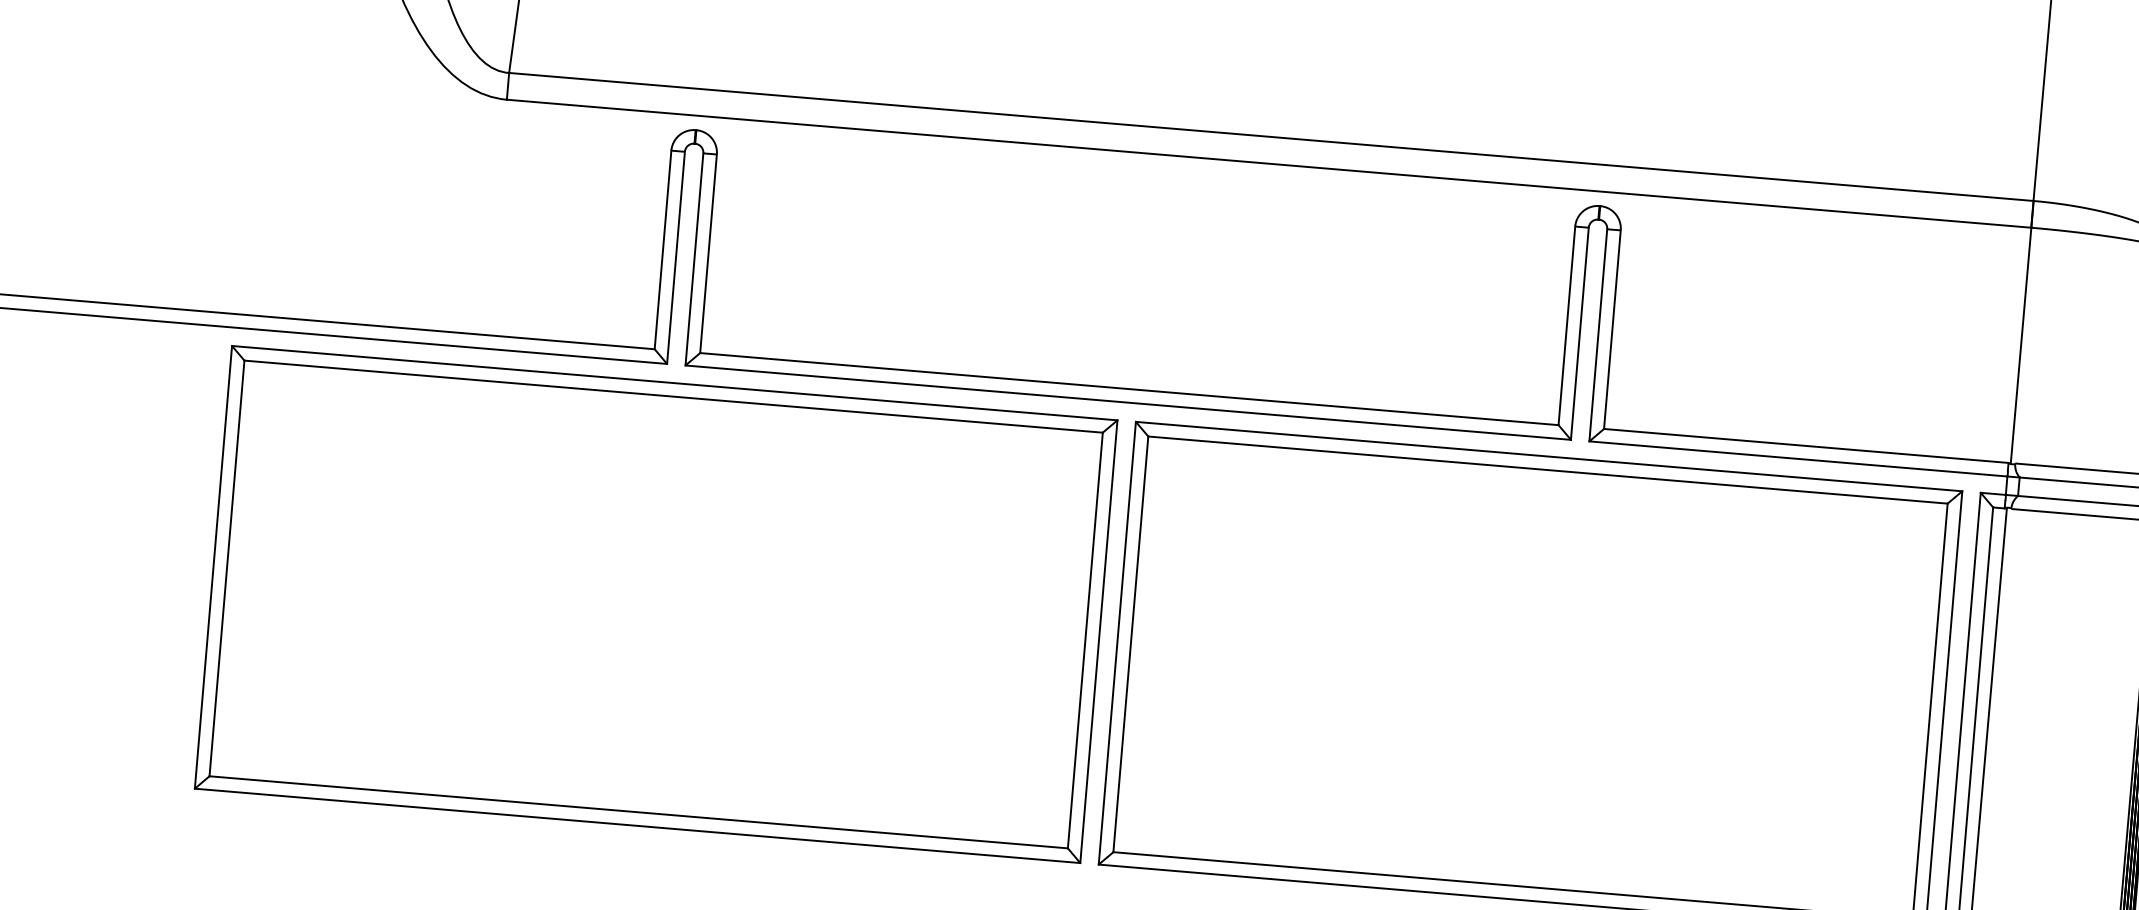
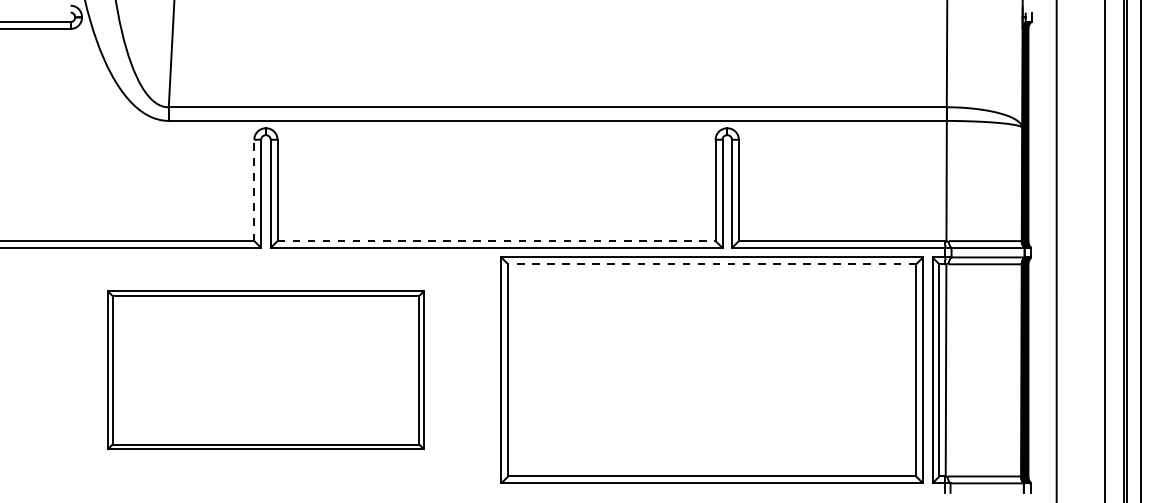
line: (663, 250) -> (254, 190), solid -> dashed
line: (1131, 390) -> (497, 241), solid -> dashed
line: (1548, 470) -> (712, 264), solid -> dashed
part: (655, 602) -> (265, 369), size x0.7

